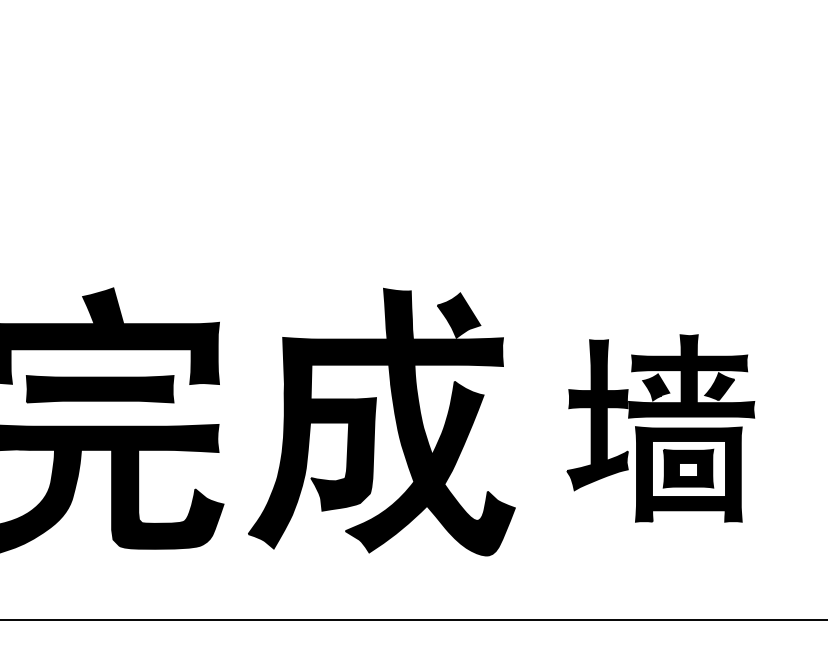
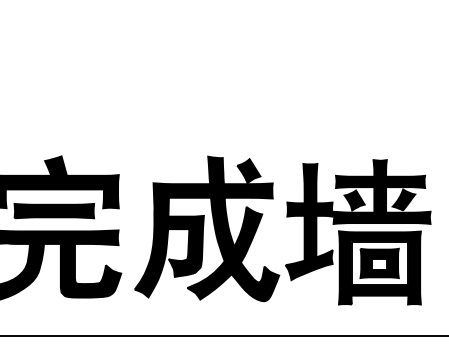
part: (661, 428) -> (358, 232), size x1.43

